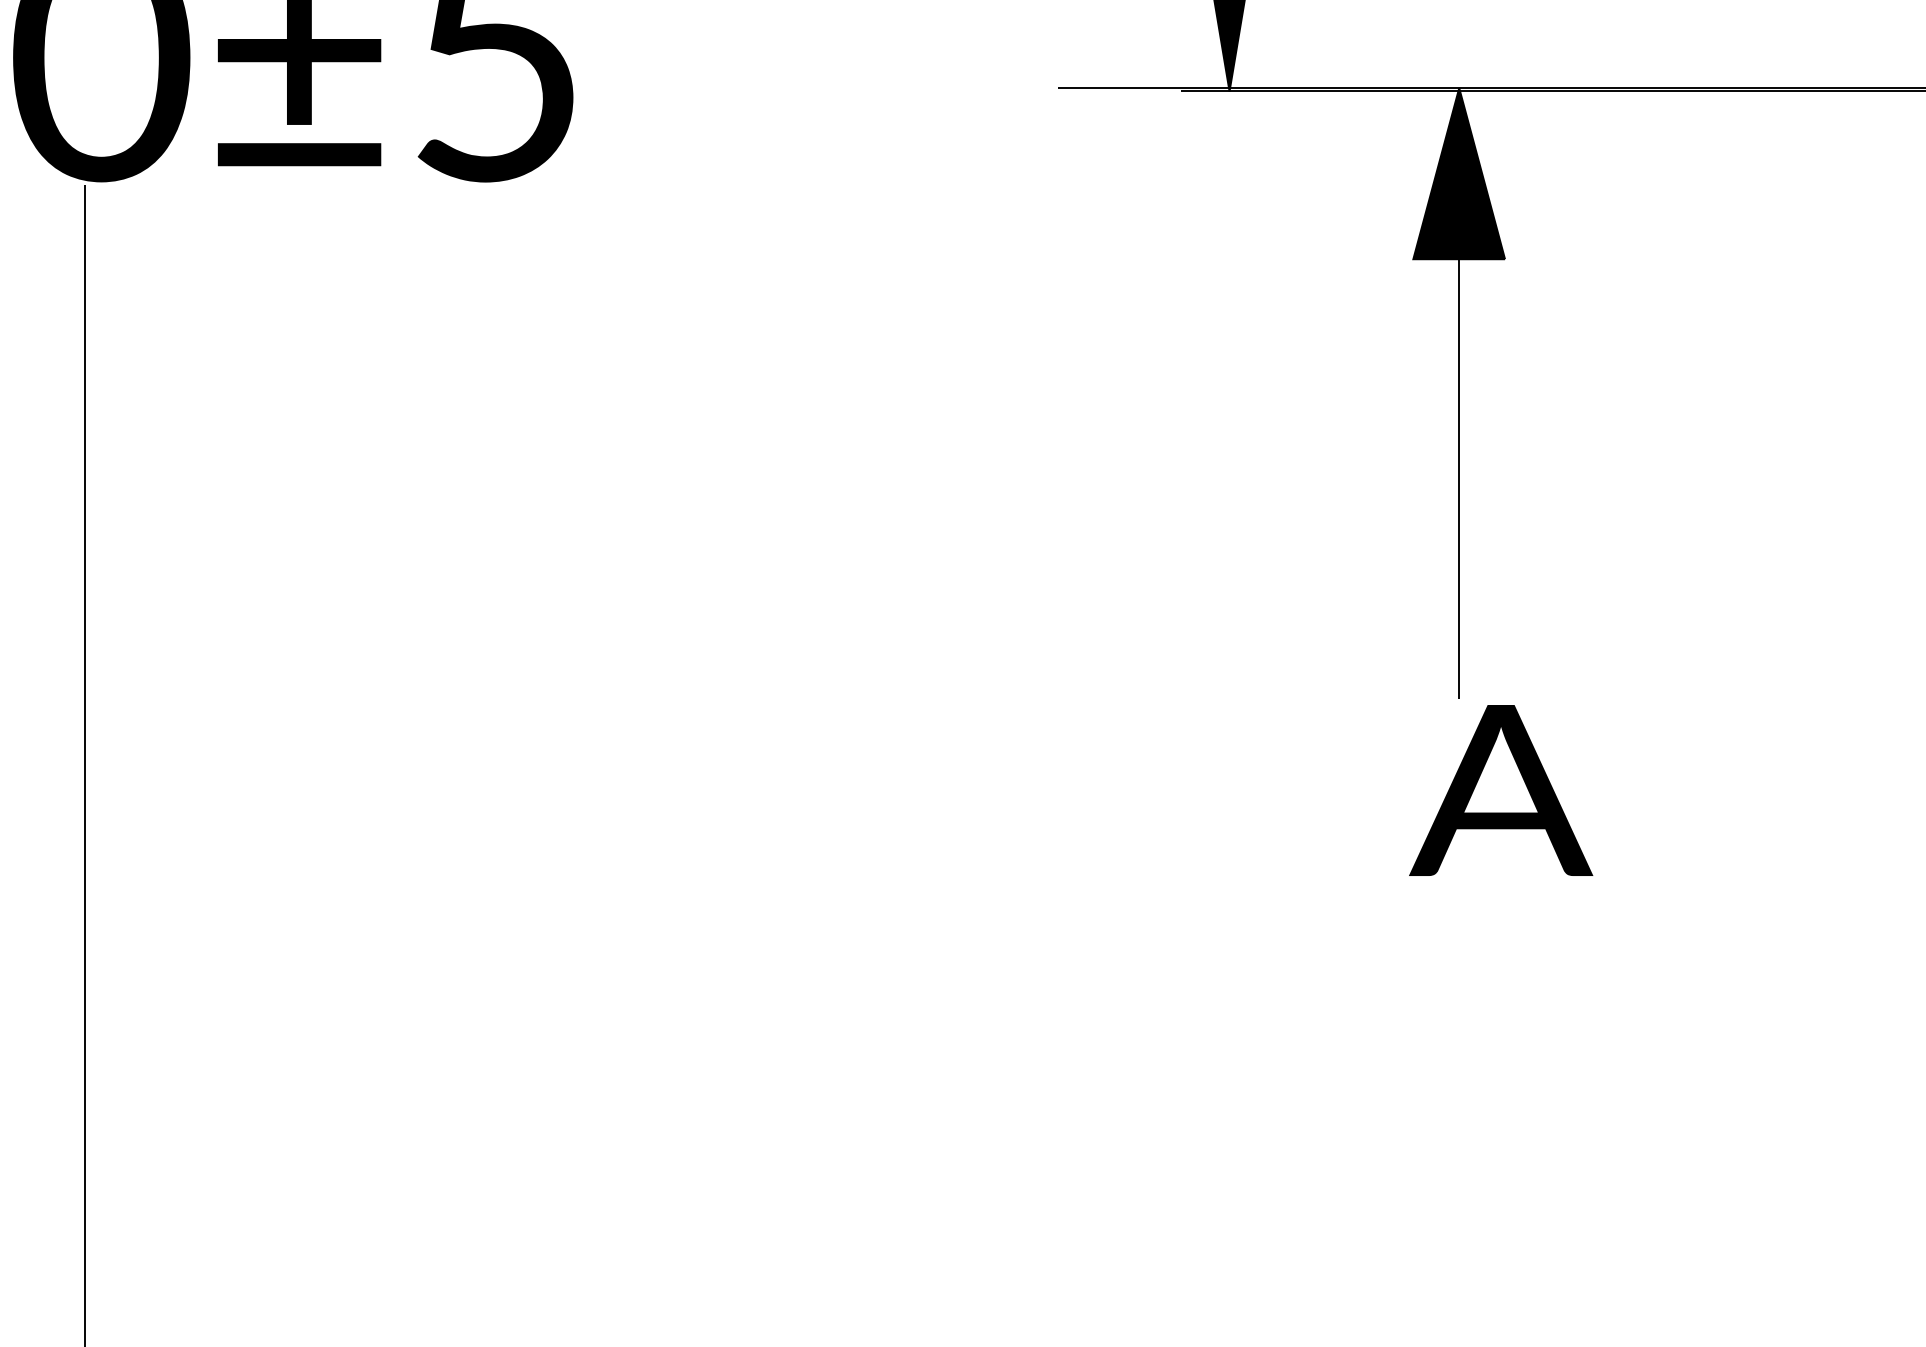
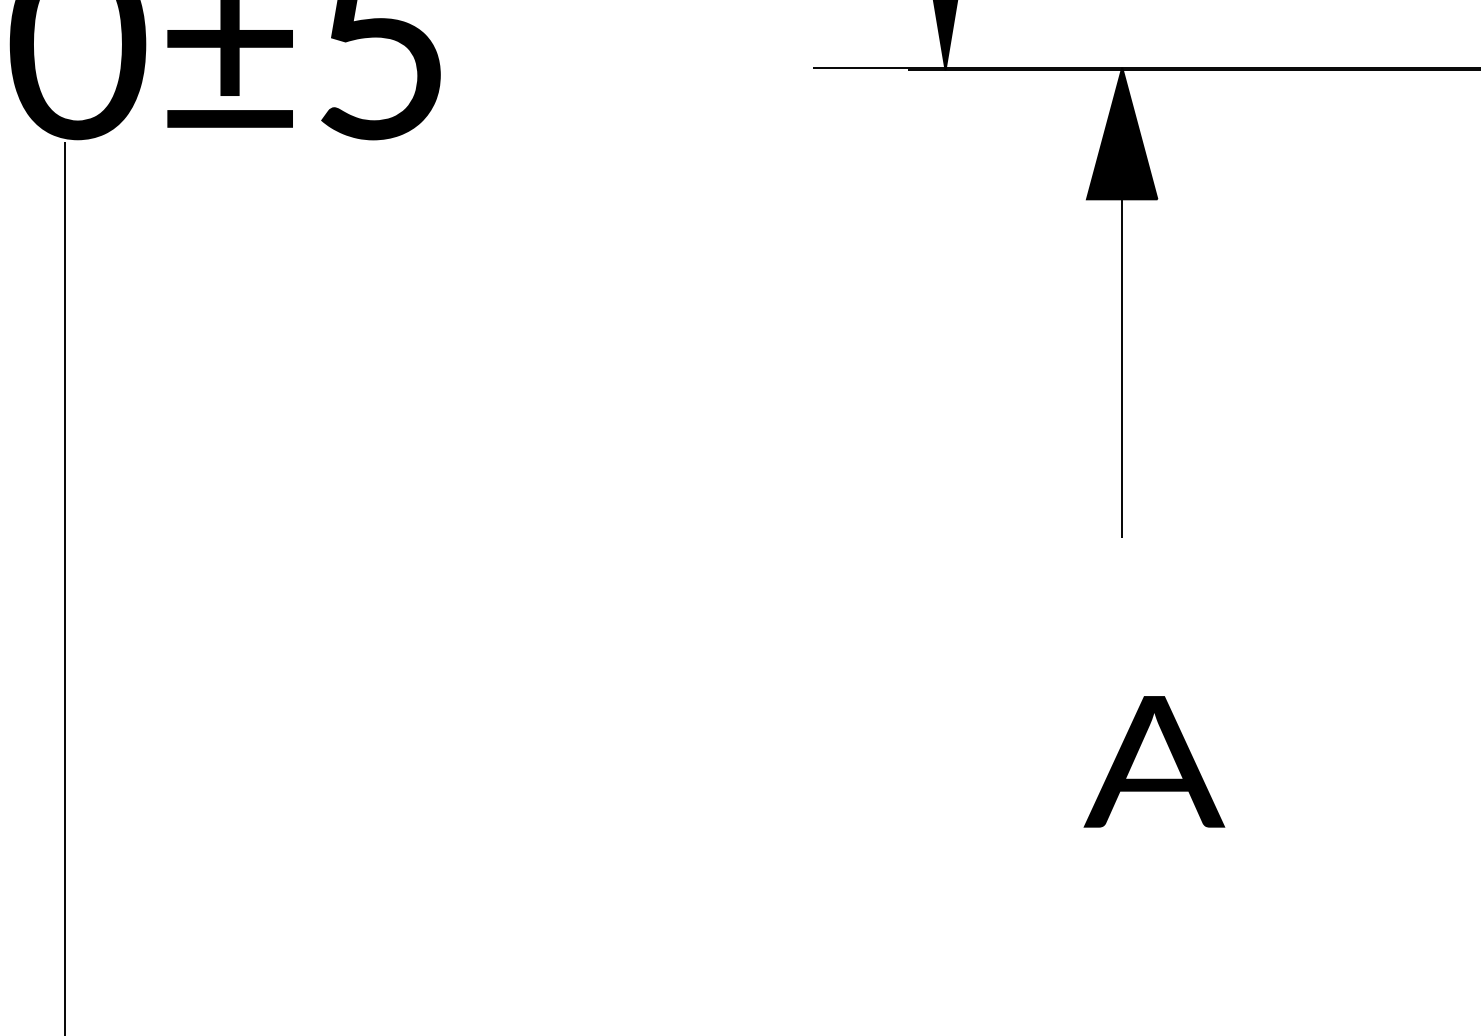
text: (1501, 790) -> (1154, 761), moved

